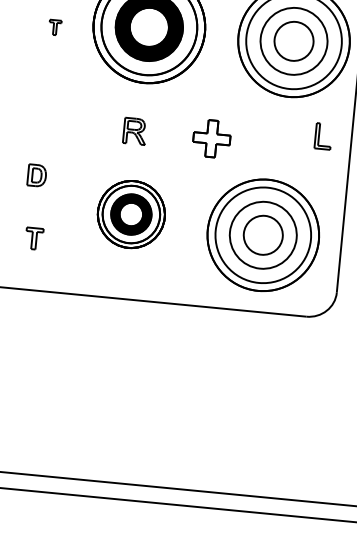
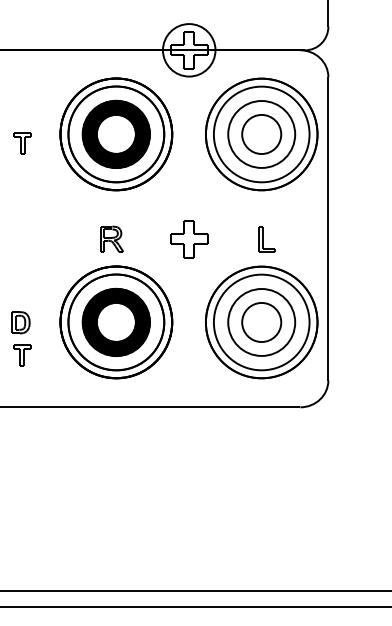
part: (55, 27) -> (22, 143), size x1.43
part: (322, 136) -> (266, 239), moved
part: (36, 175) -> (20, 322), moved
part: (131, 214) -> (116, 322), size x1.67
part: (263, 235) -> (261, 322), moved

